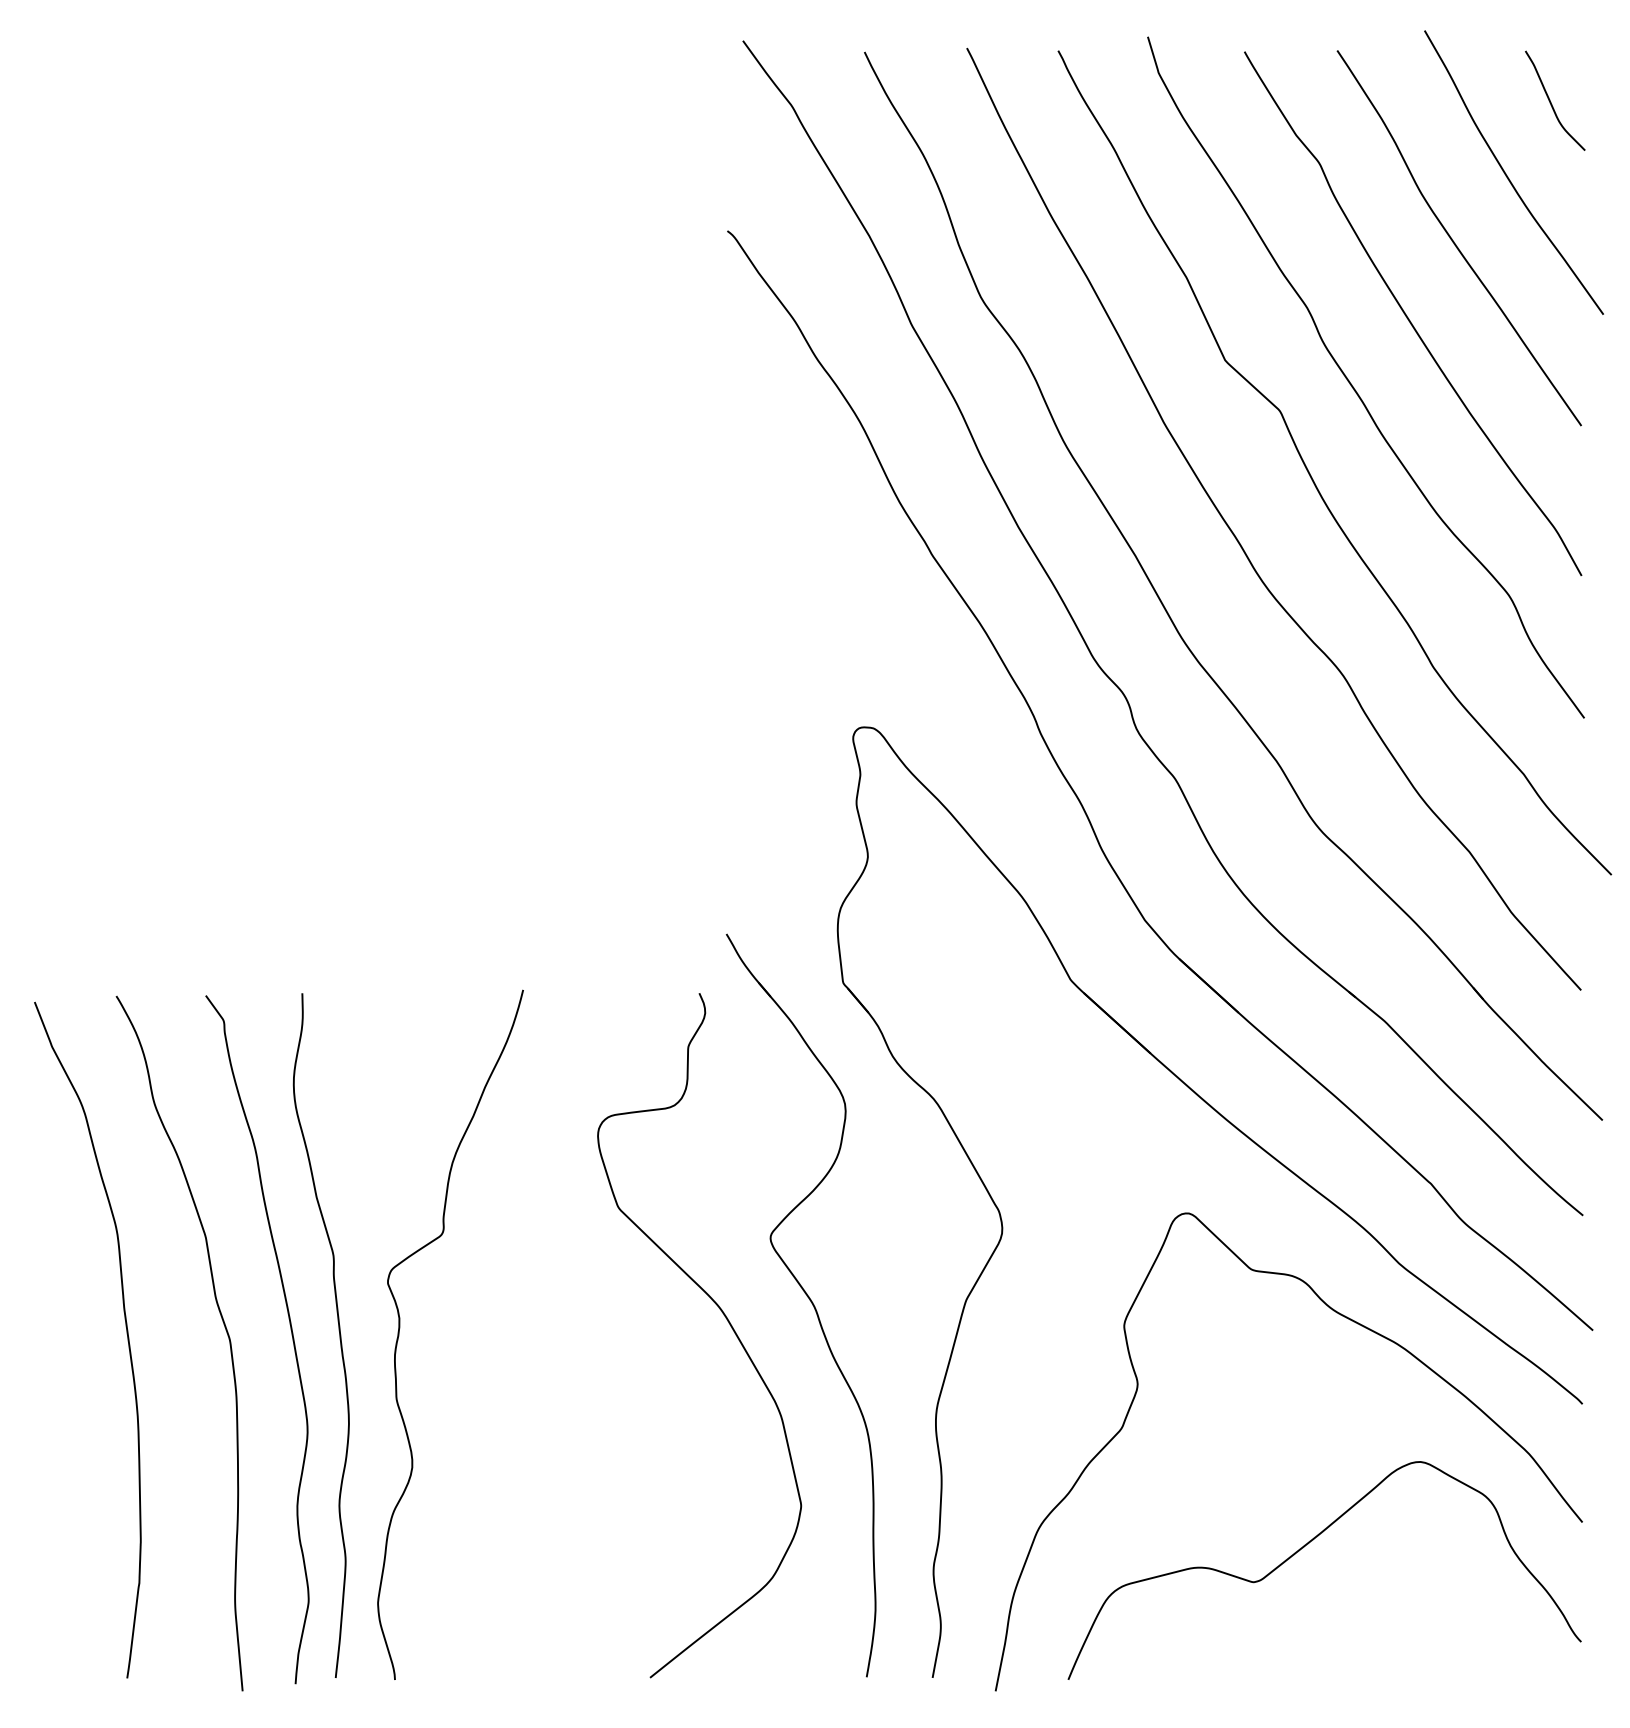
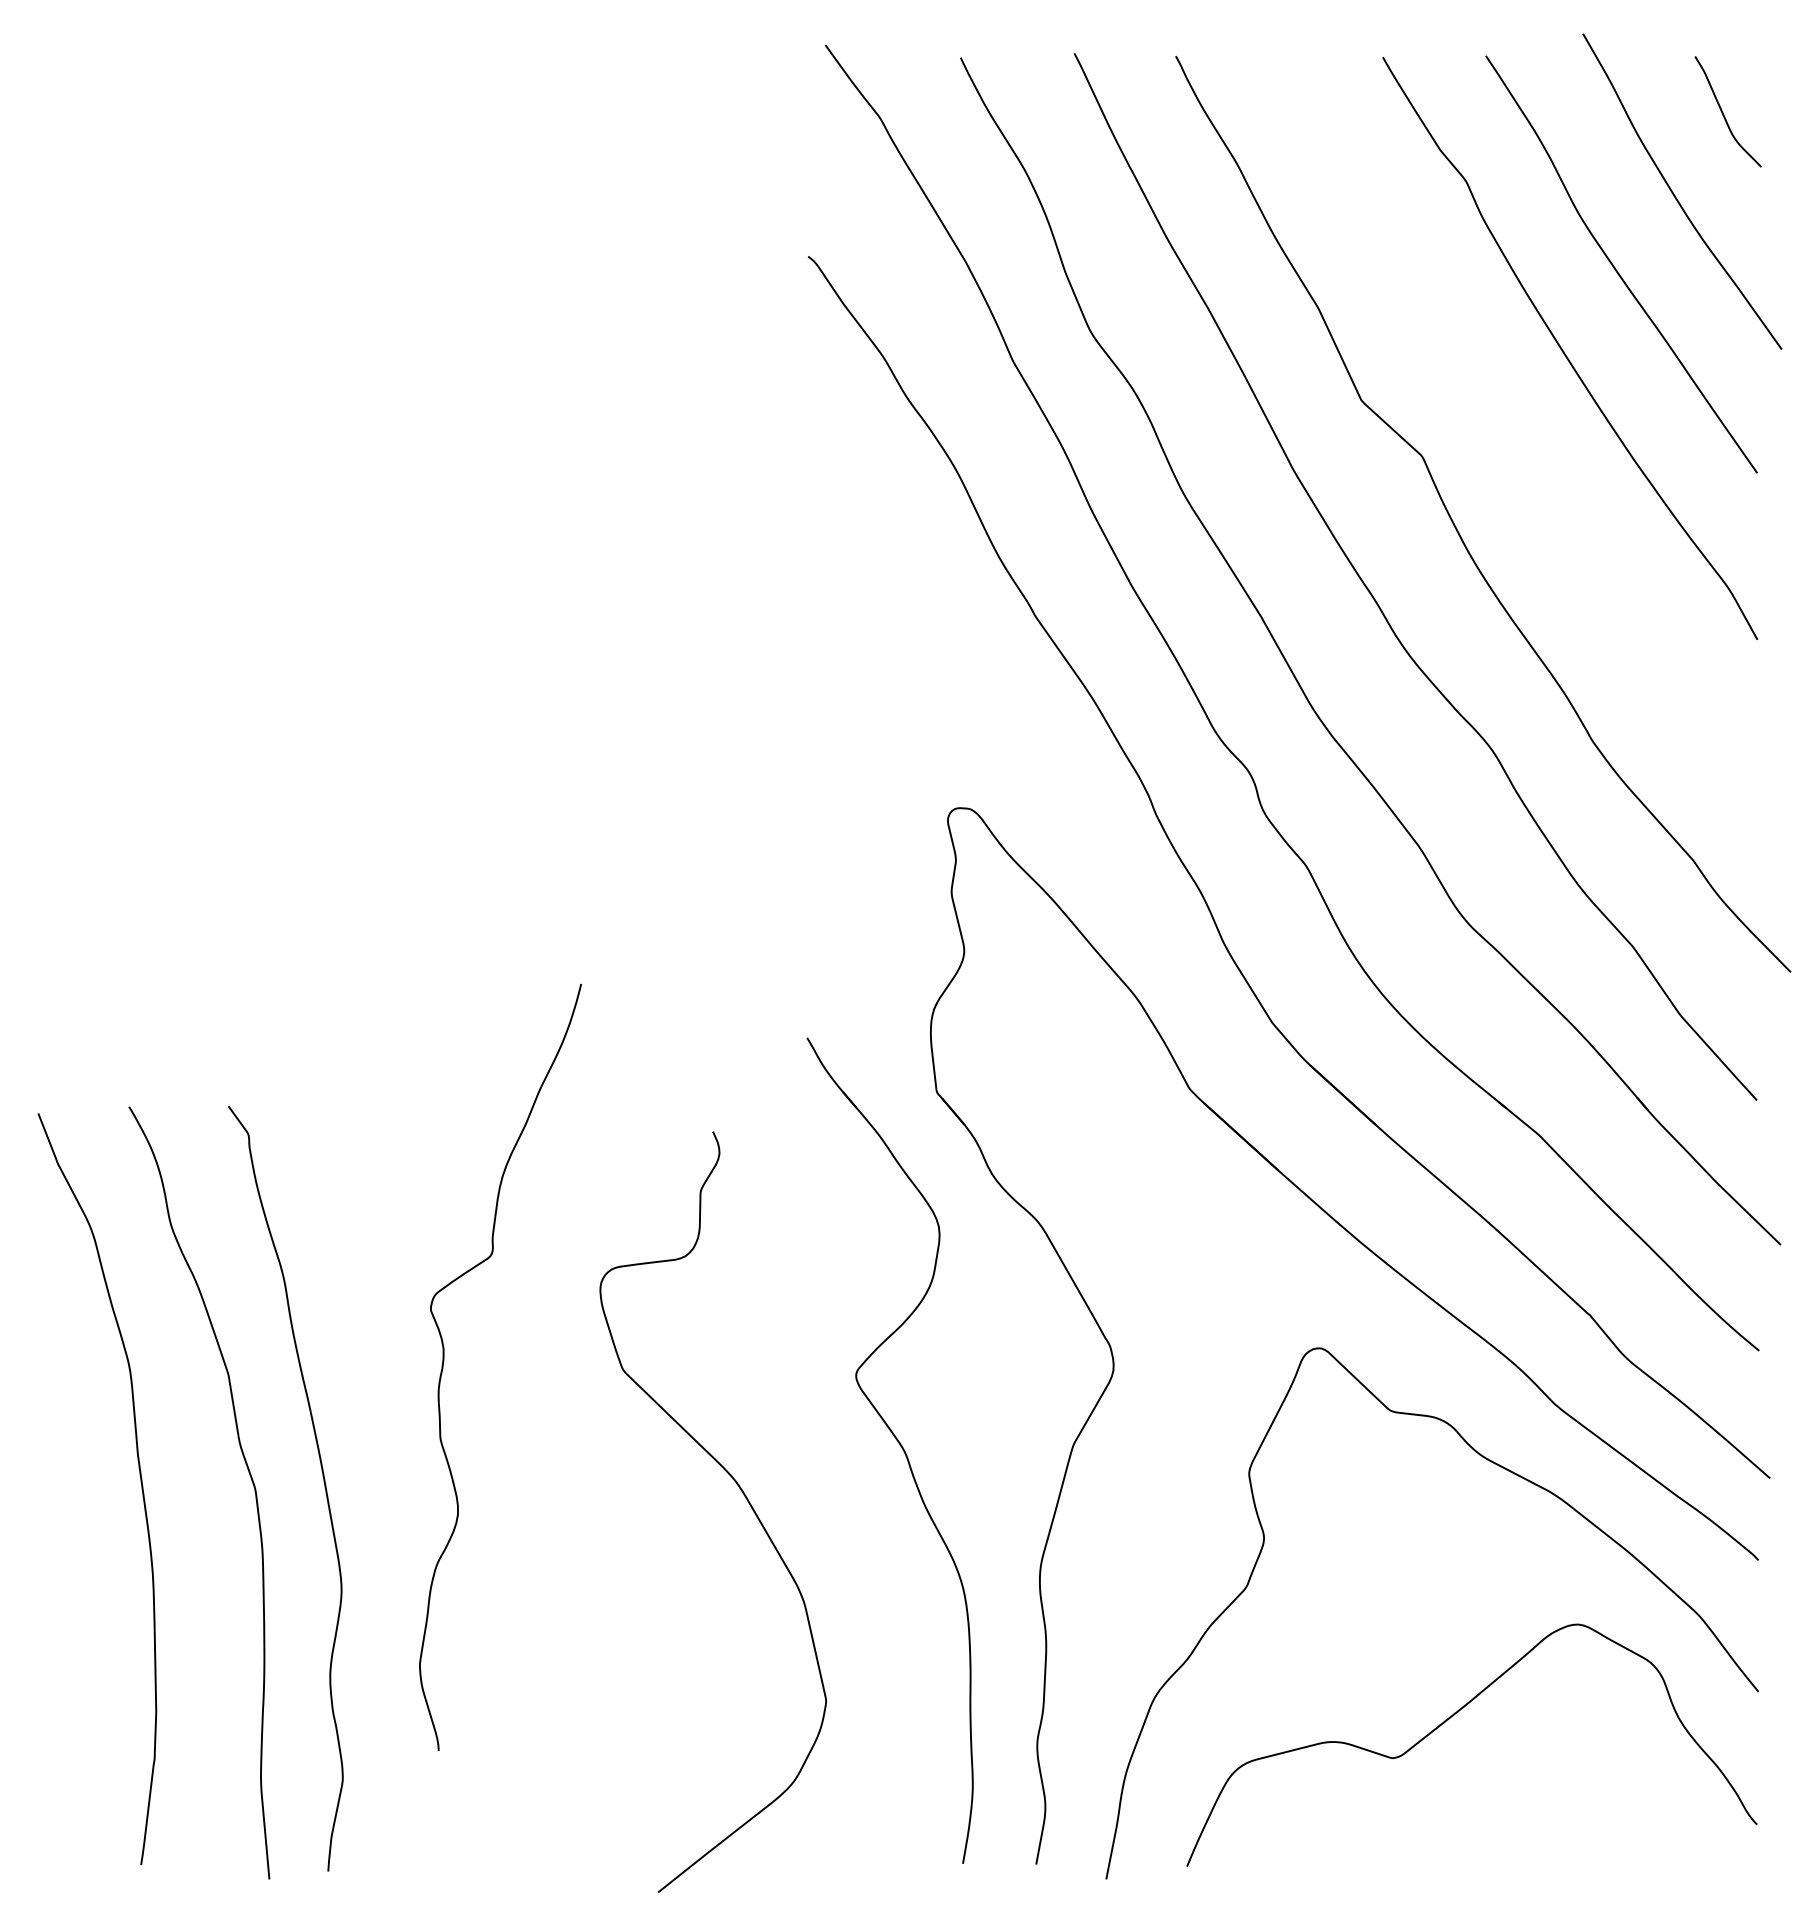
curve: (1353, 385) -> (1503, 428), removed
curve: (725, 1318) -> (742, 1493), moved
curve: (400, 1329) -> (444, 1361), moved
curve: (339, 1334) -> (376, 1482), removed

